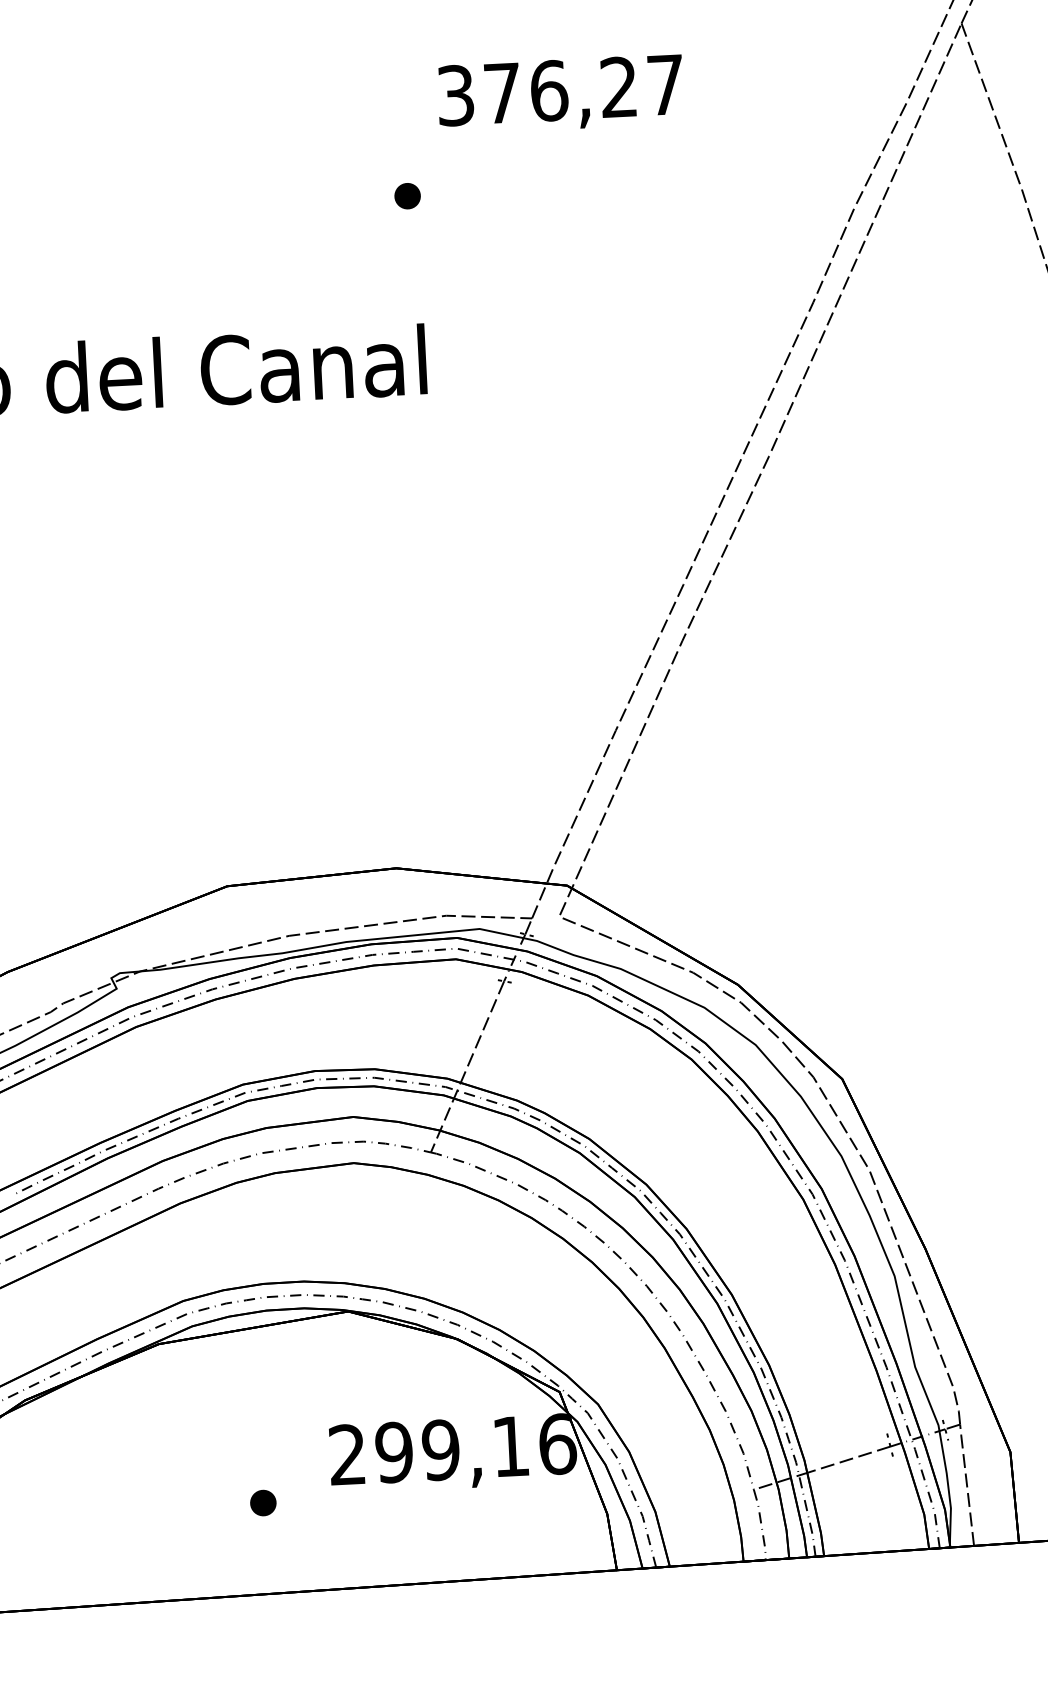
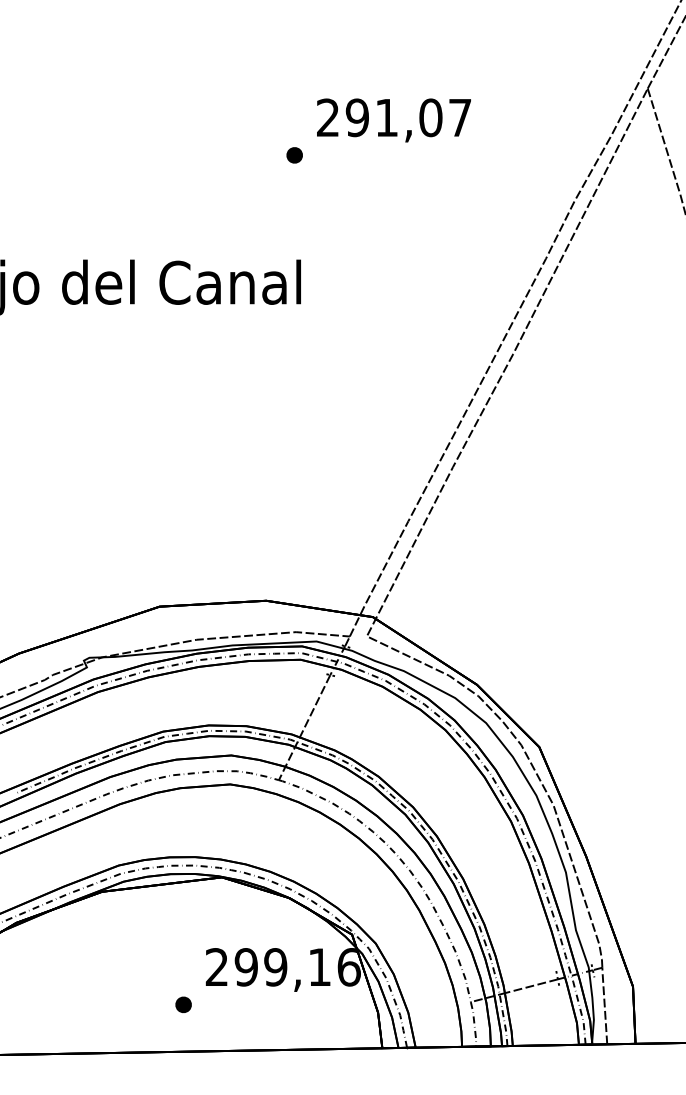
text: (537, 90) -> (379, 117), 376,27 -> 291,07
part: (407, 196) -> (294, 155), moved
part: (263, 1502) -> (183, 1004), moved

